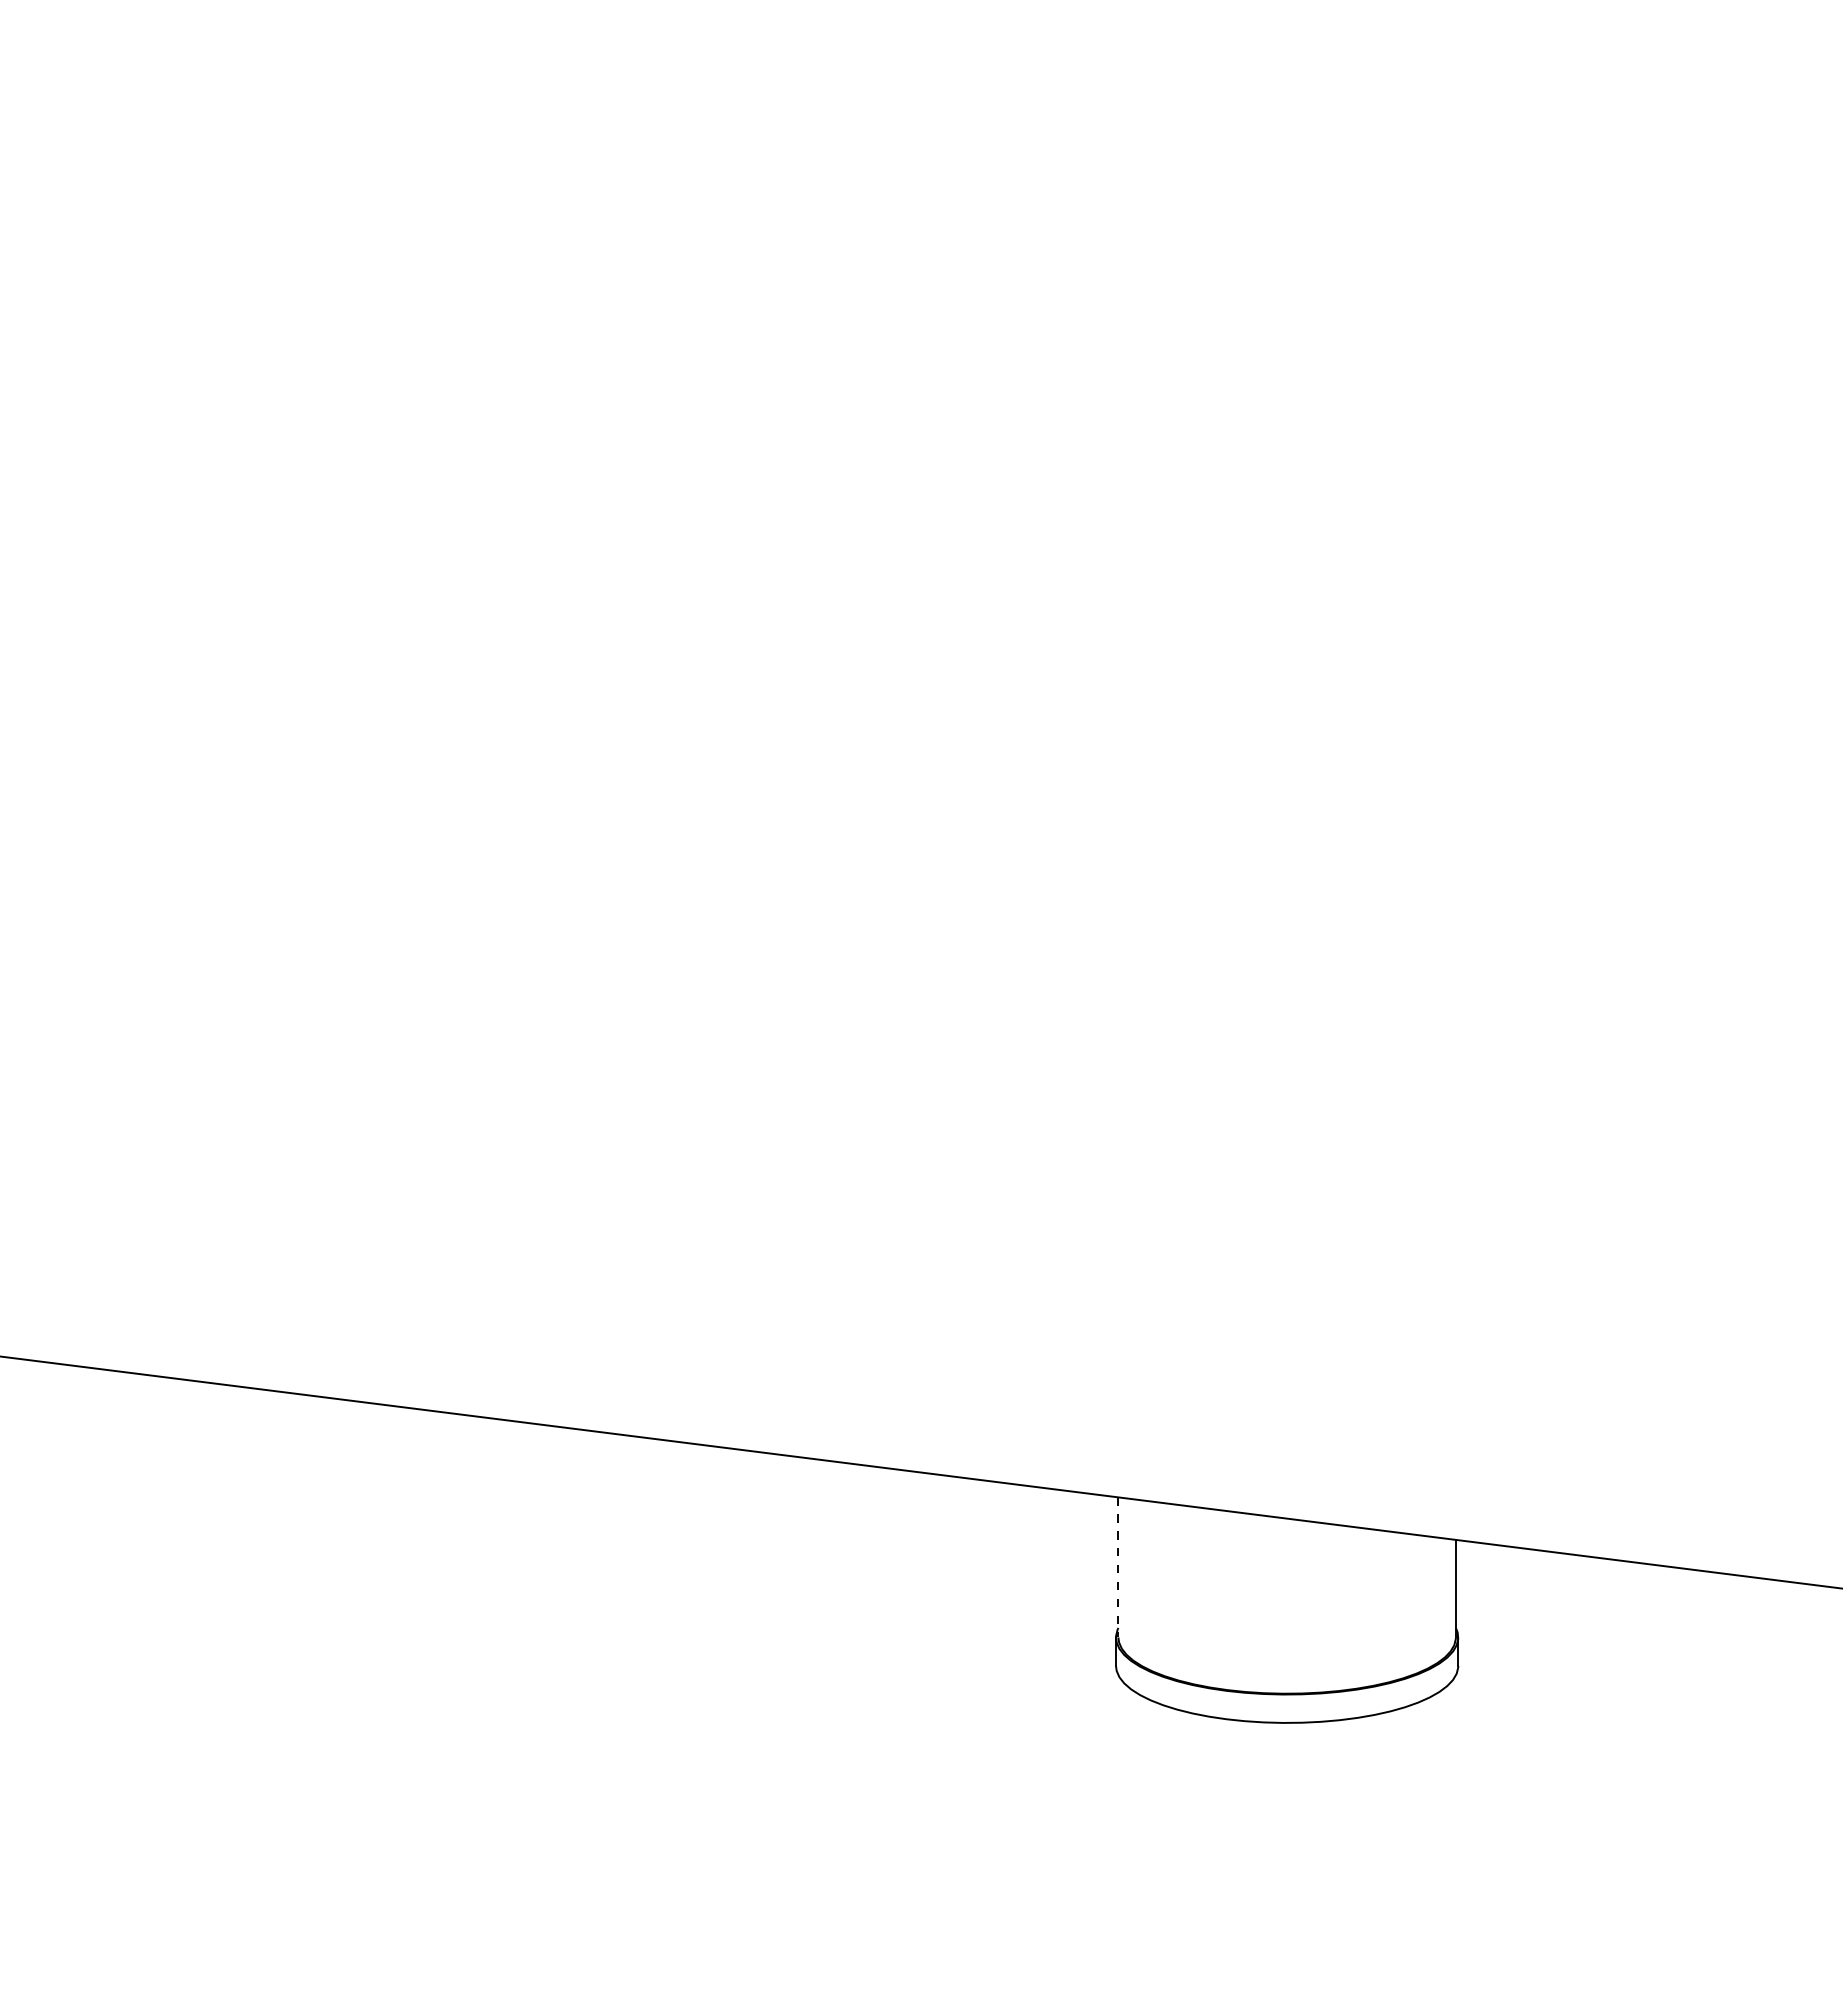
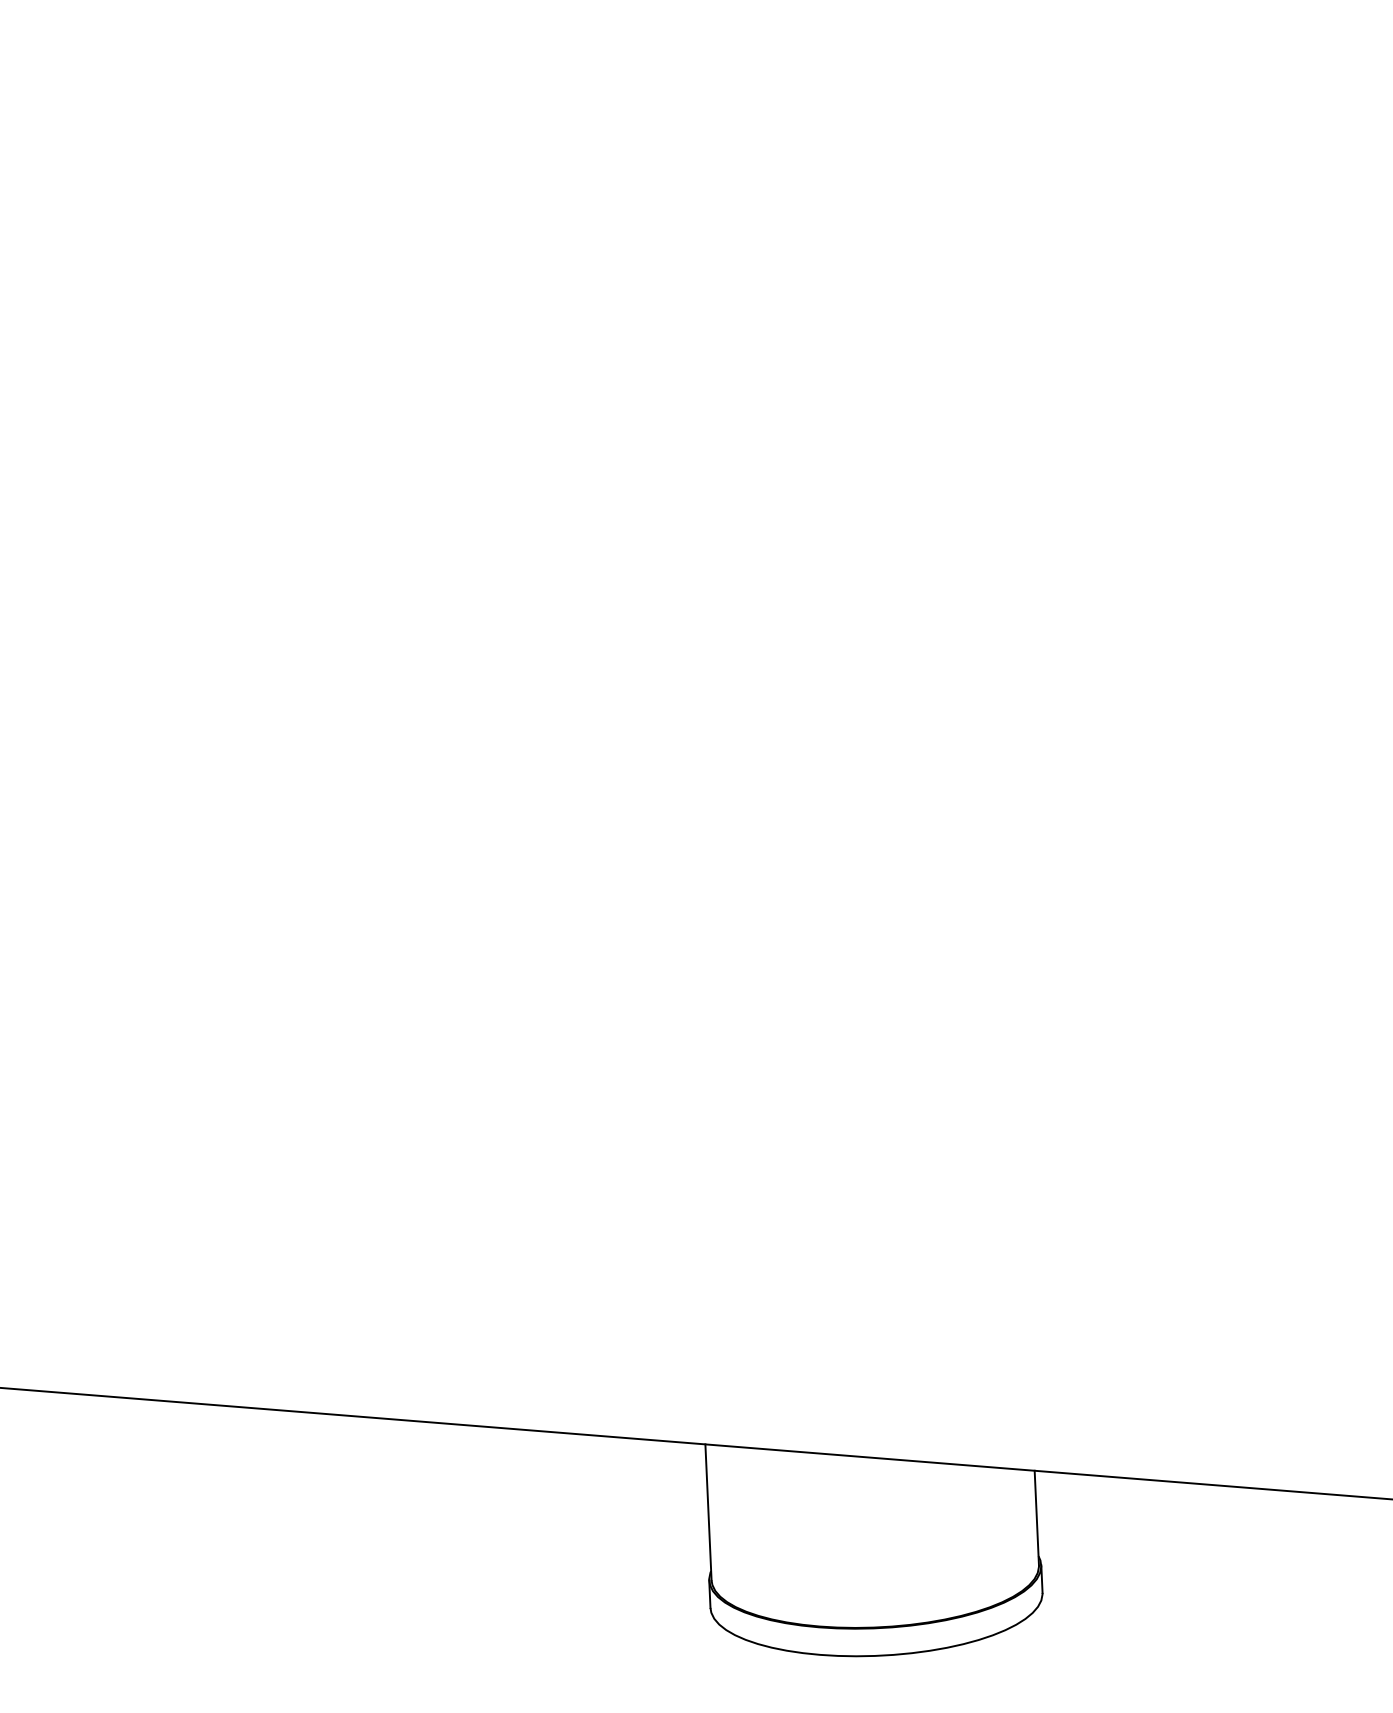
line: (1118, 1567) -> (708, 1512), dashed -> solid

